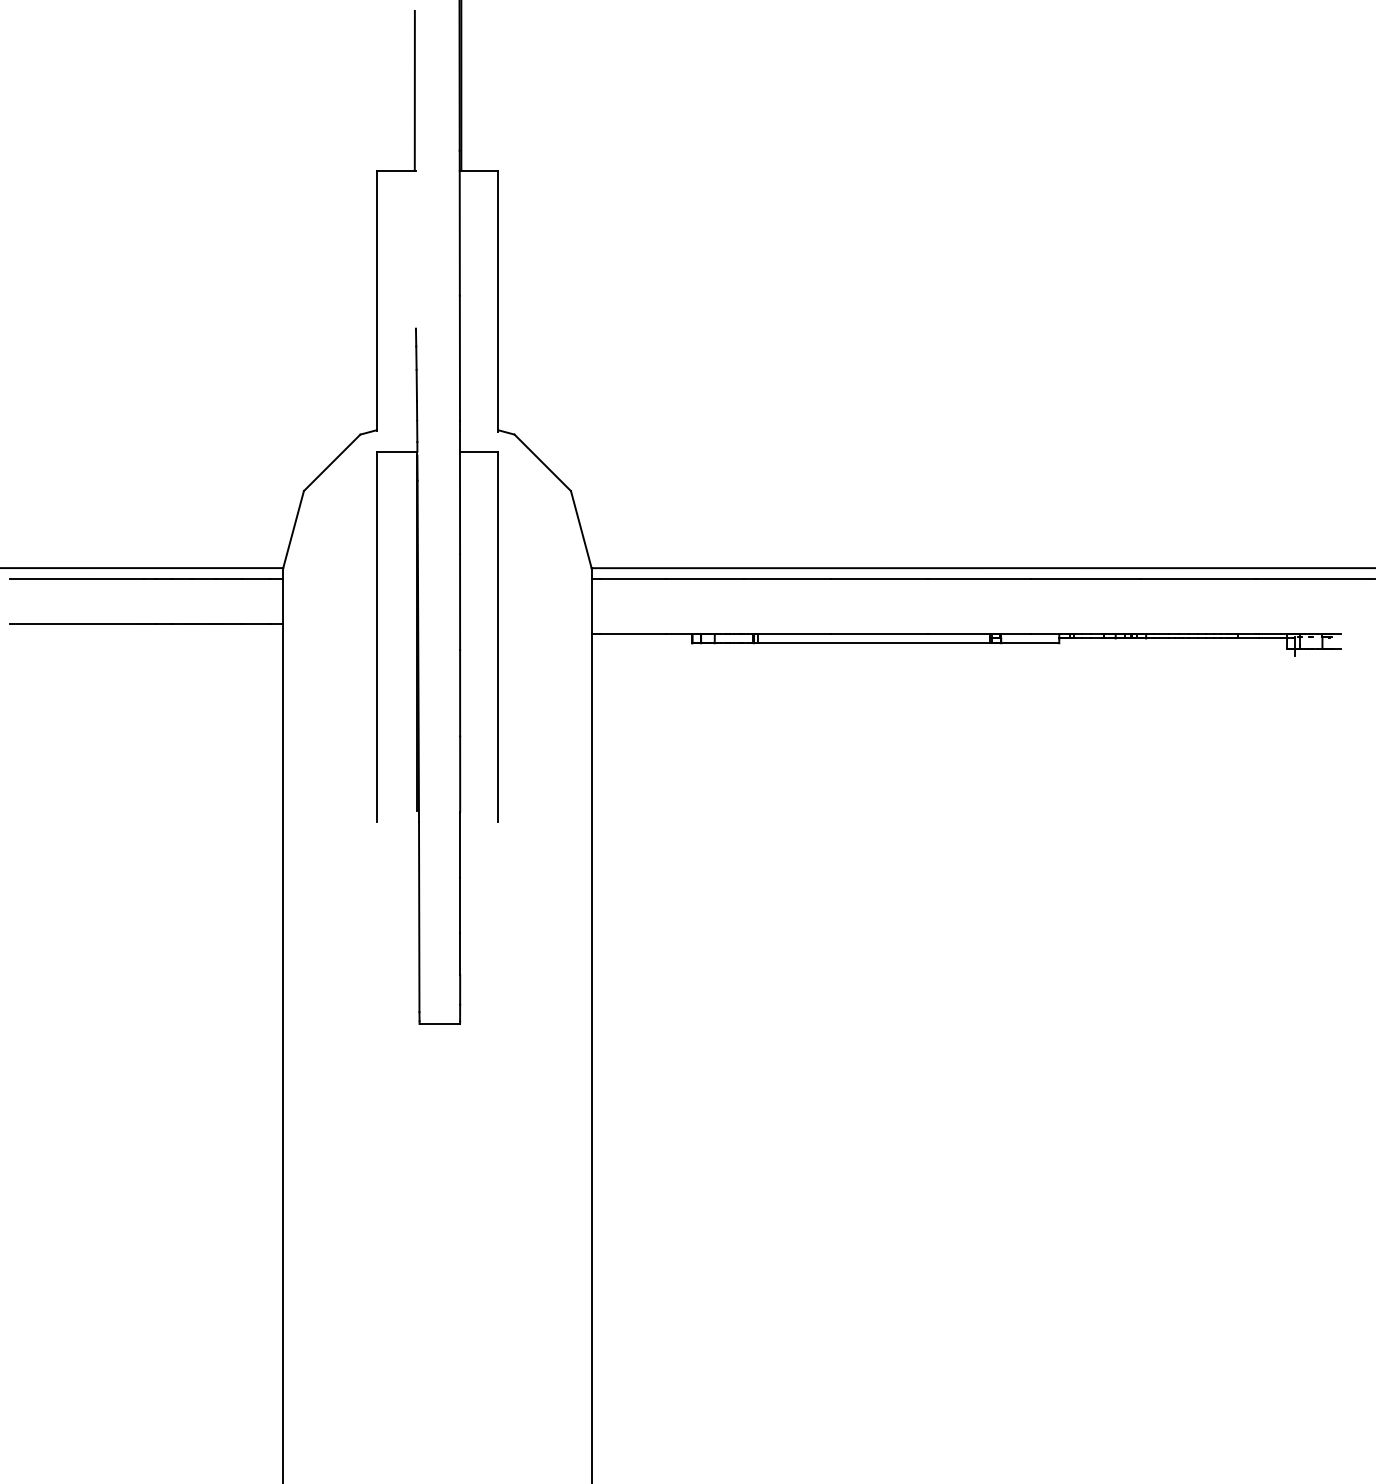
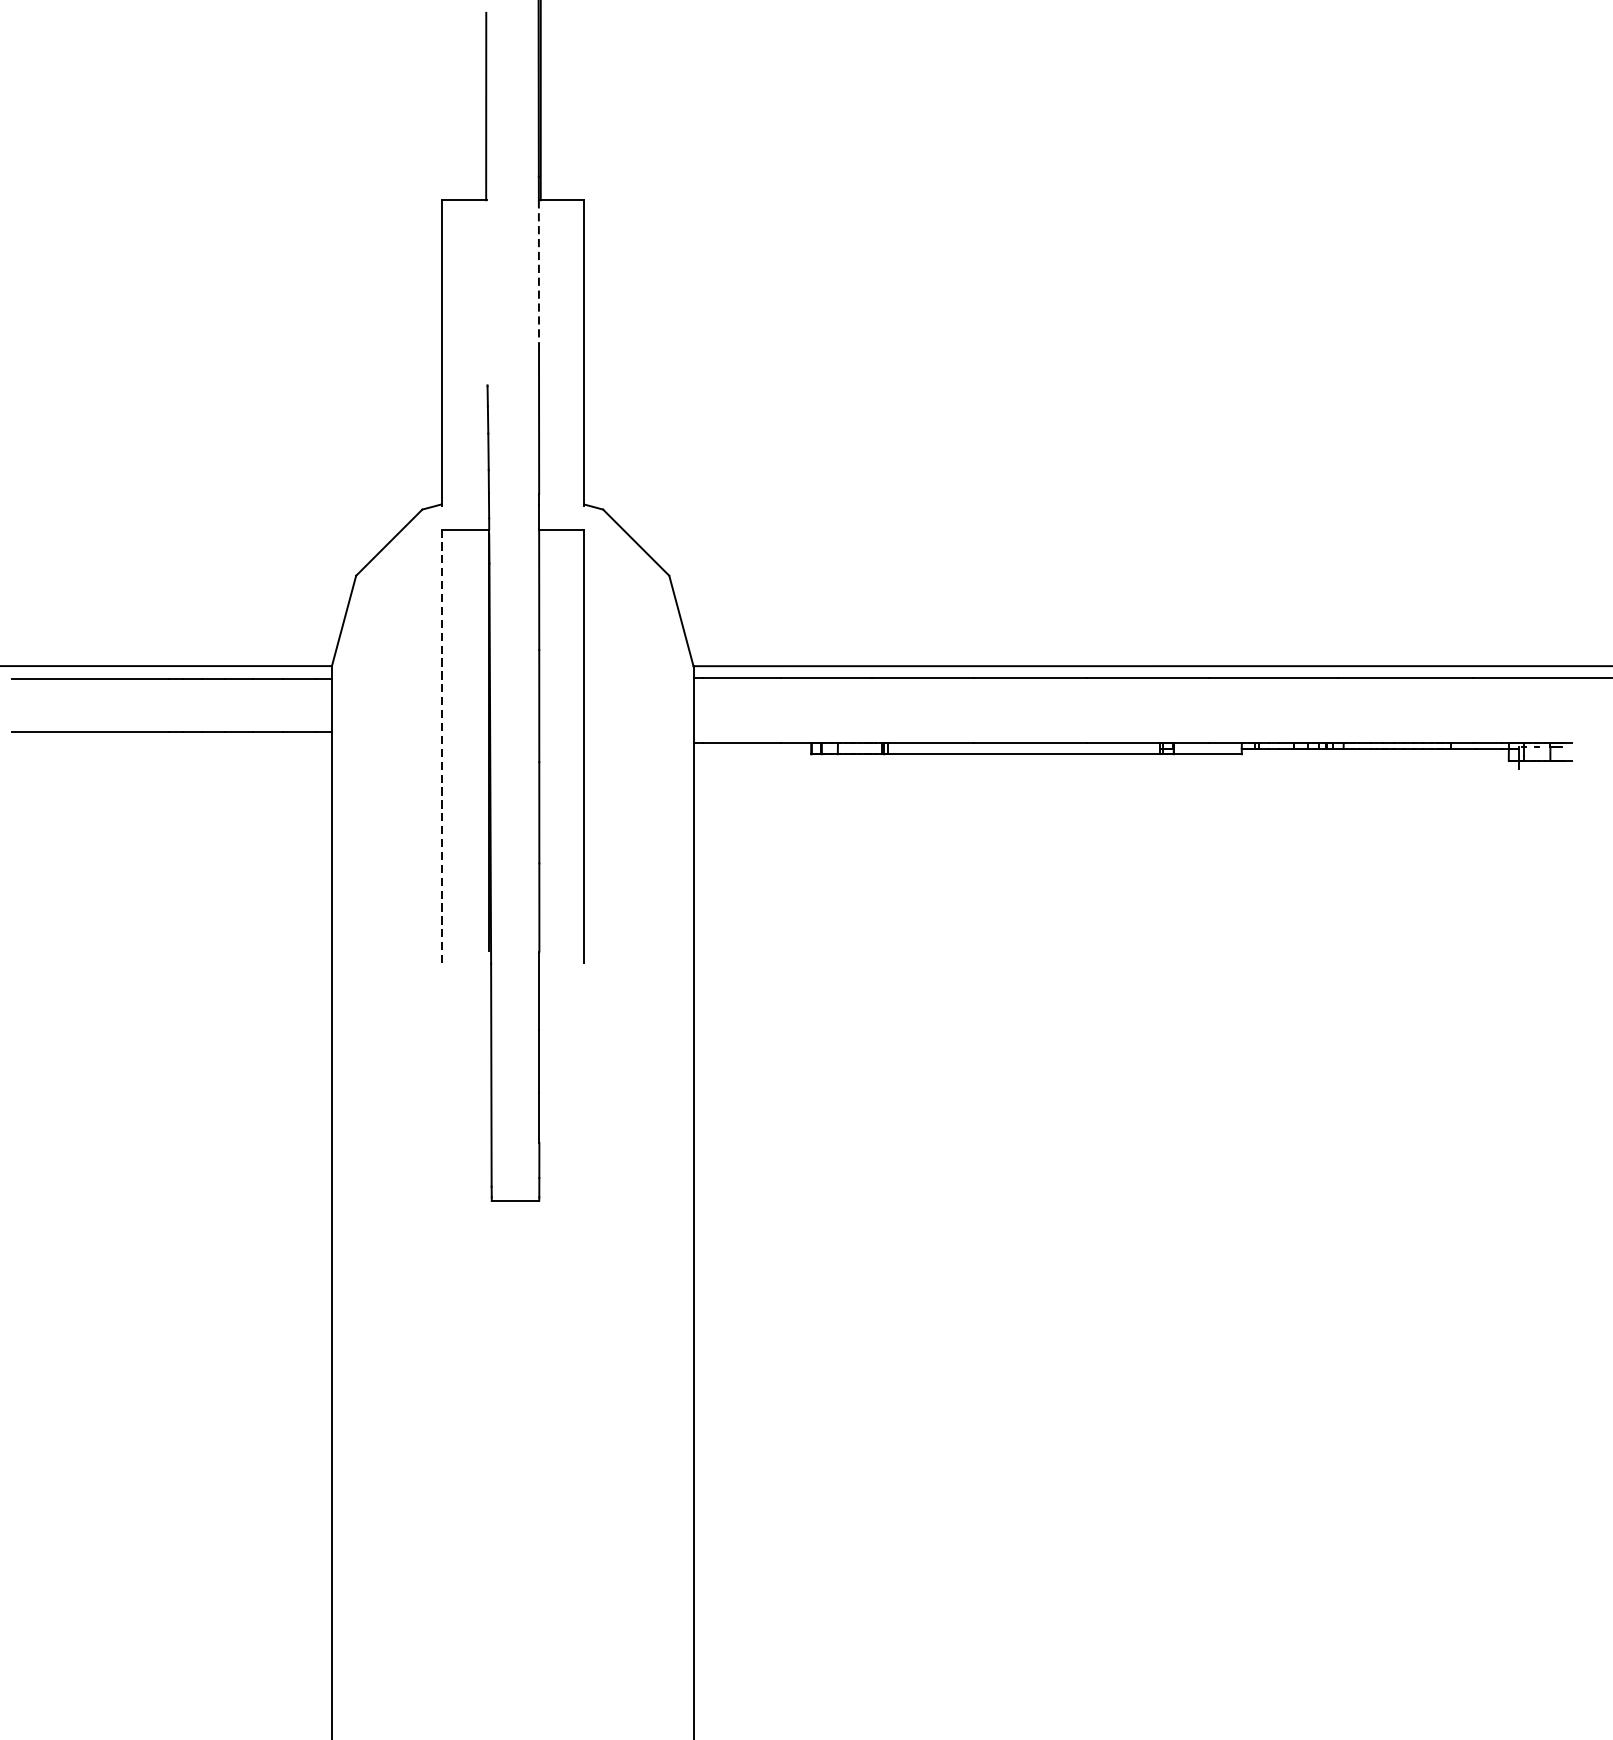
line: (459, 233) -> (538, 273), solid -> dashed
line: (376, 636) -> (441, 746), solid -> dashed

